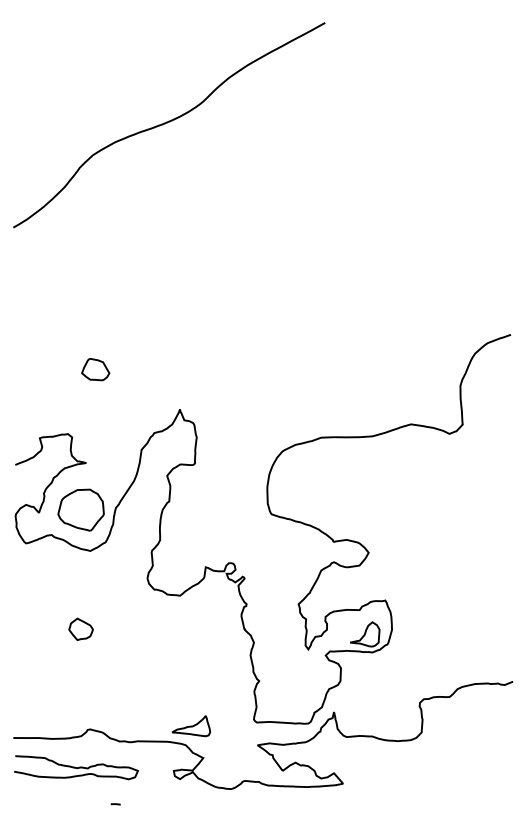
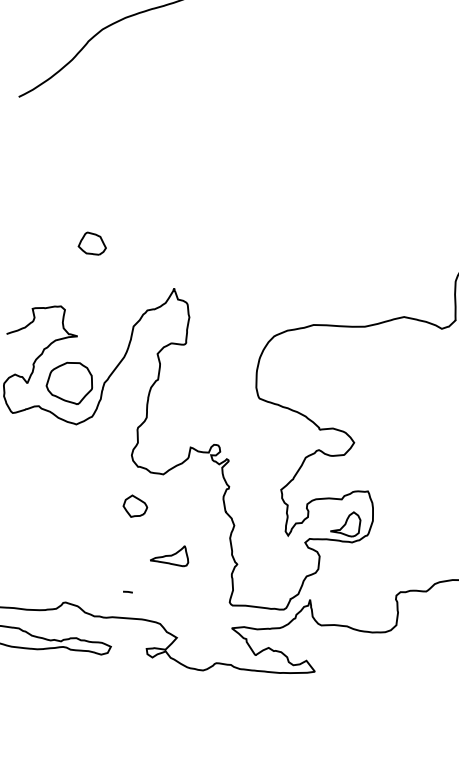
part: (80, 629) -> (134, 506), moved
part: (191, 726) -> (169, 555), moved
line: (115, 804) -> (127, 592), moved

